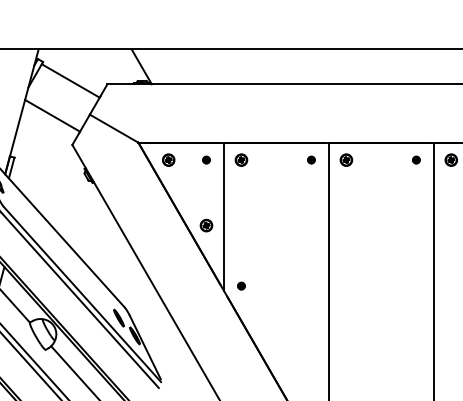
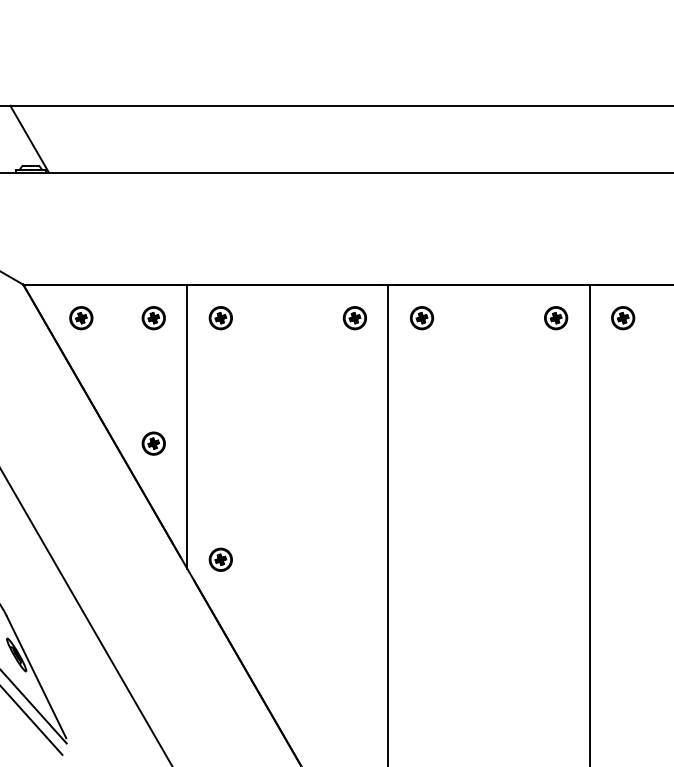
part: (206, 159) -> (153, 316), size x1.67
part: (311, 159) -> (355, 316), size x1.67
part: (416, 159) -> (556, 316), size x1.67
part: (241, 285) -> (220, 558), size x1.67

